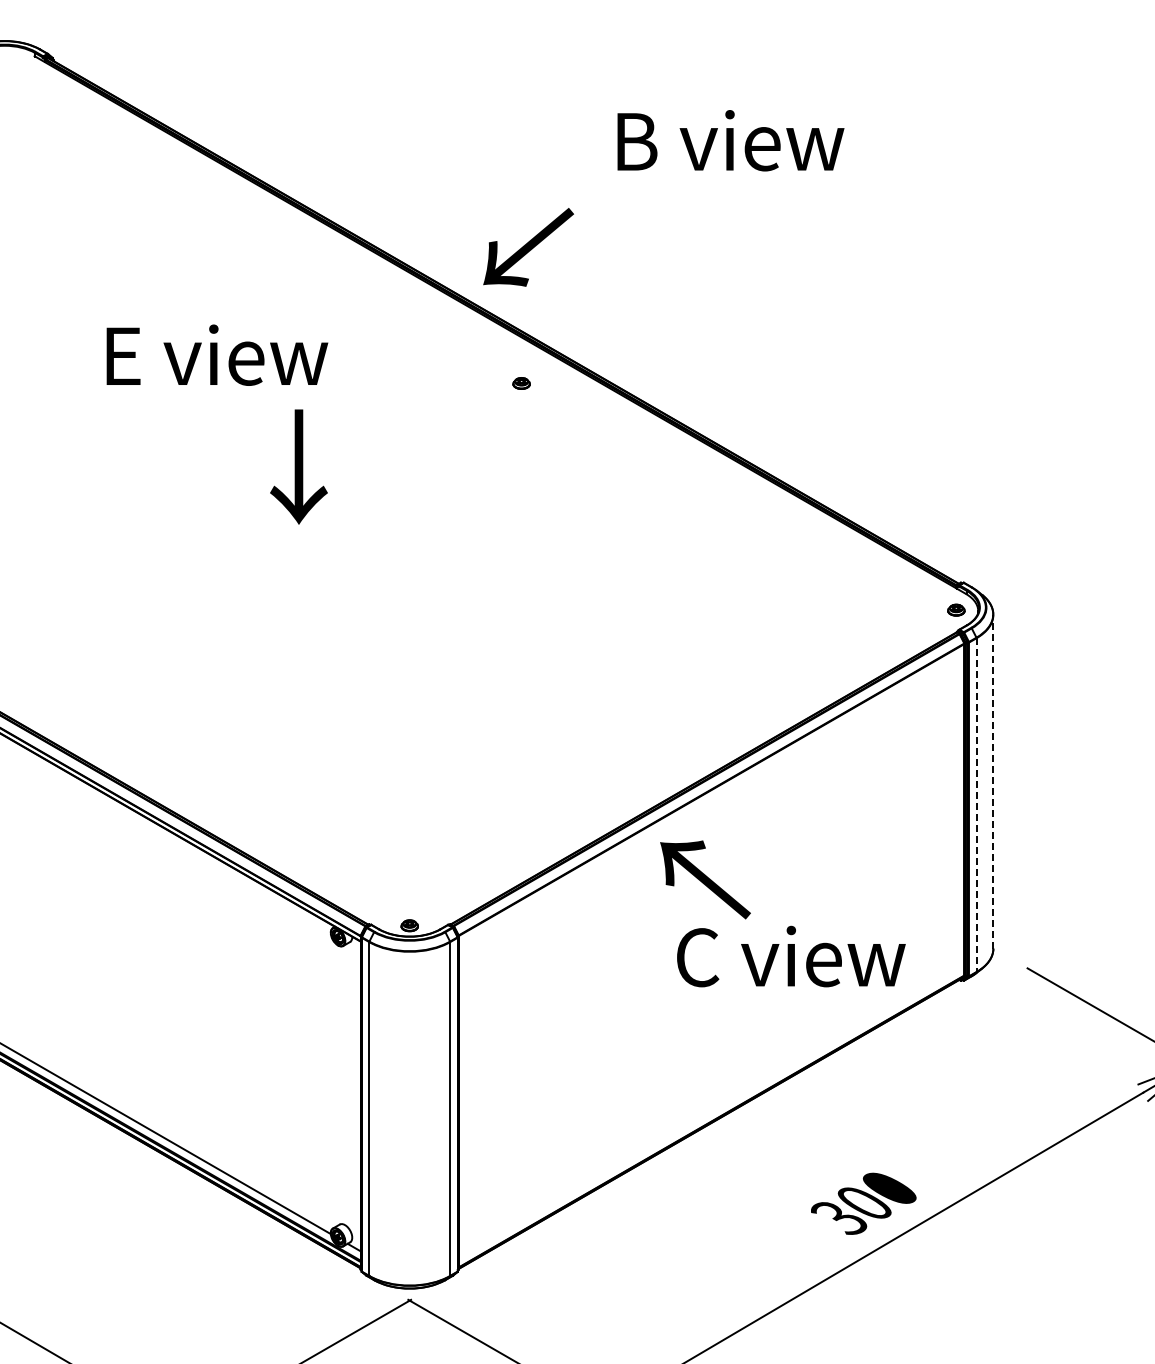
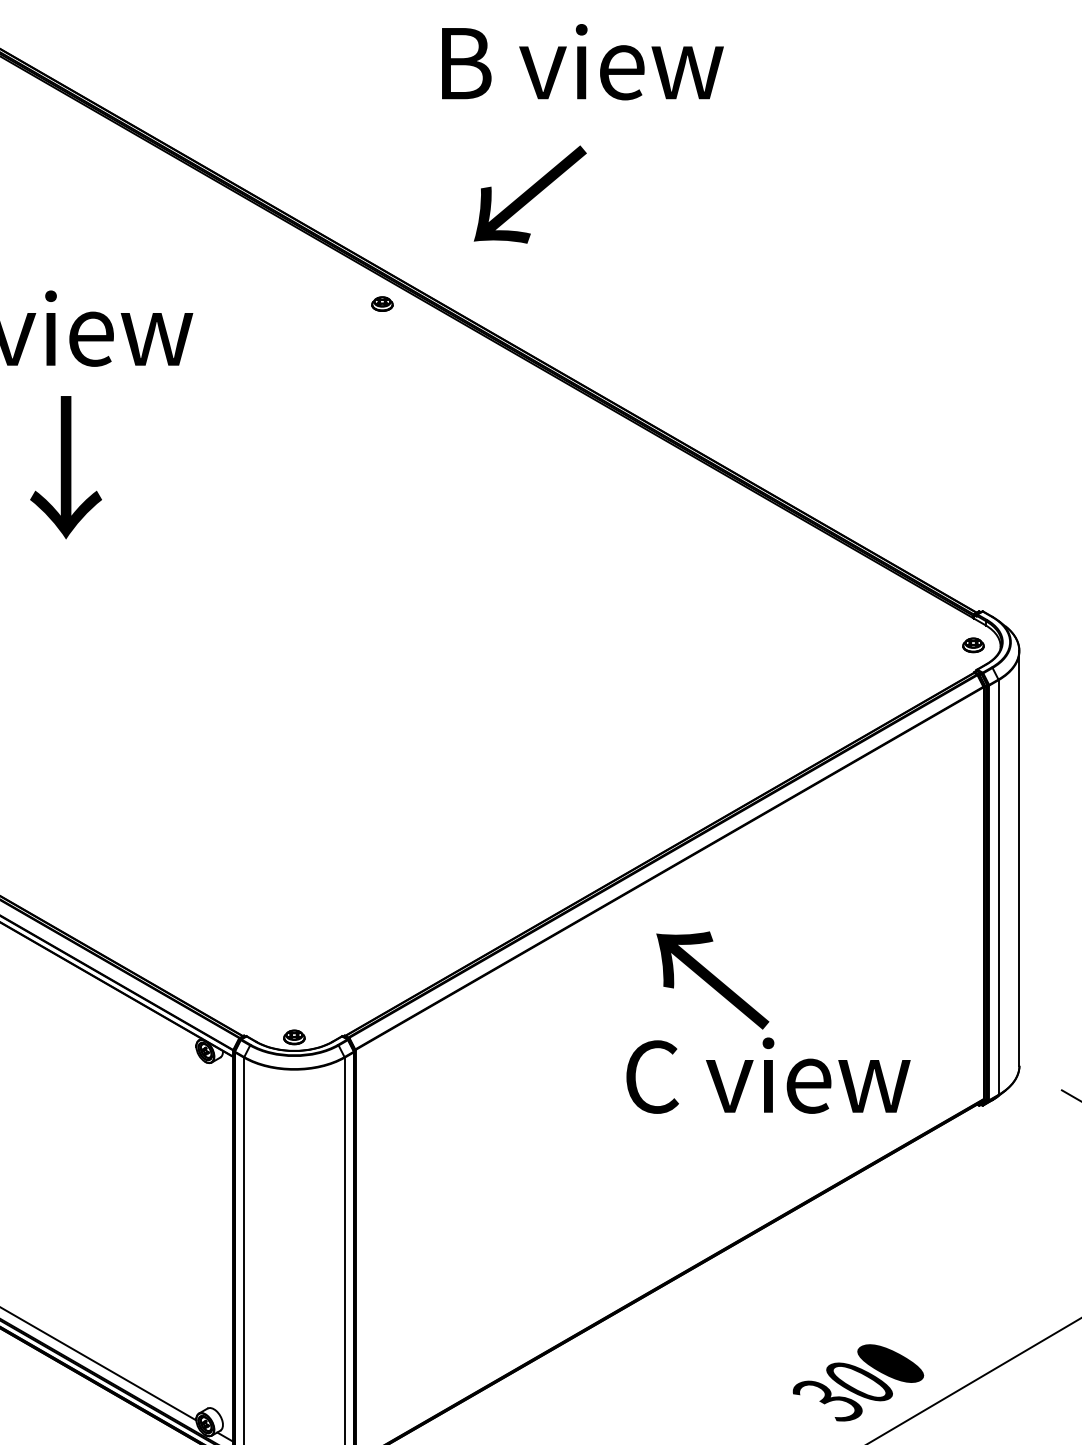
text: (730, 140) -> (582, 61), moved
text: (528, 247) -> (530, 194), moved
part: (521, 383) -> (382, 304), moved
text: (298, 466) -> (65, 466), moved
line: (993, 781) -> (1019, 858), dashed -> solid
line: (976, 805) -> (998, 888), dashed -> solid
text: (705, 879) -> (712, 979), moved

